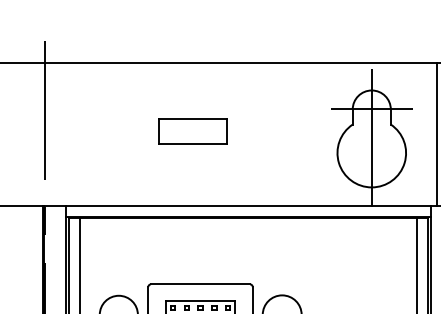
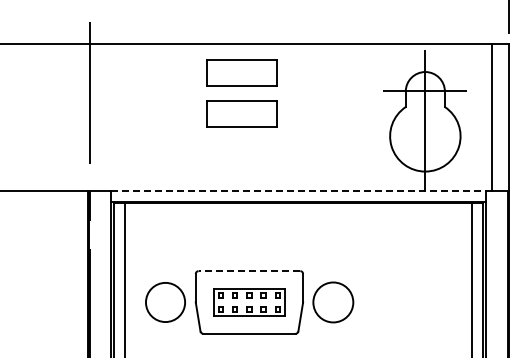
part: (192, 90) -> (241, 72), added
line: (249, 205) -> (299, 190), solid -> dashed
line: (200, 284) -> (249, 271), solid -> dashed

